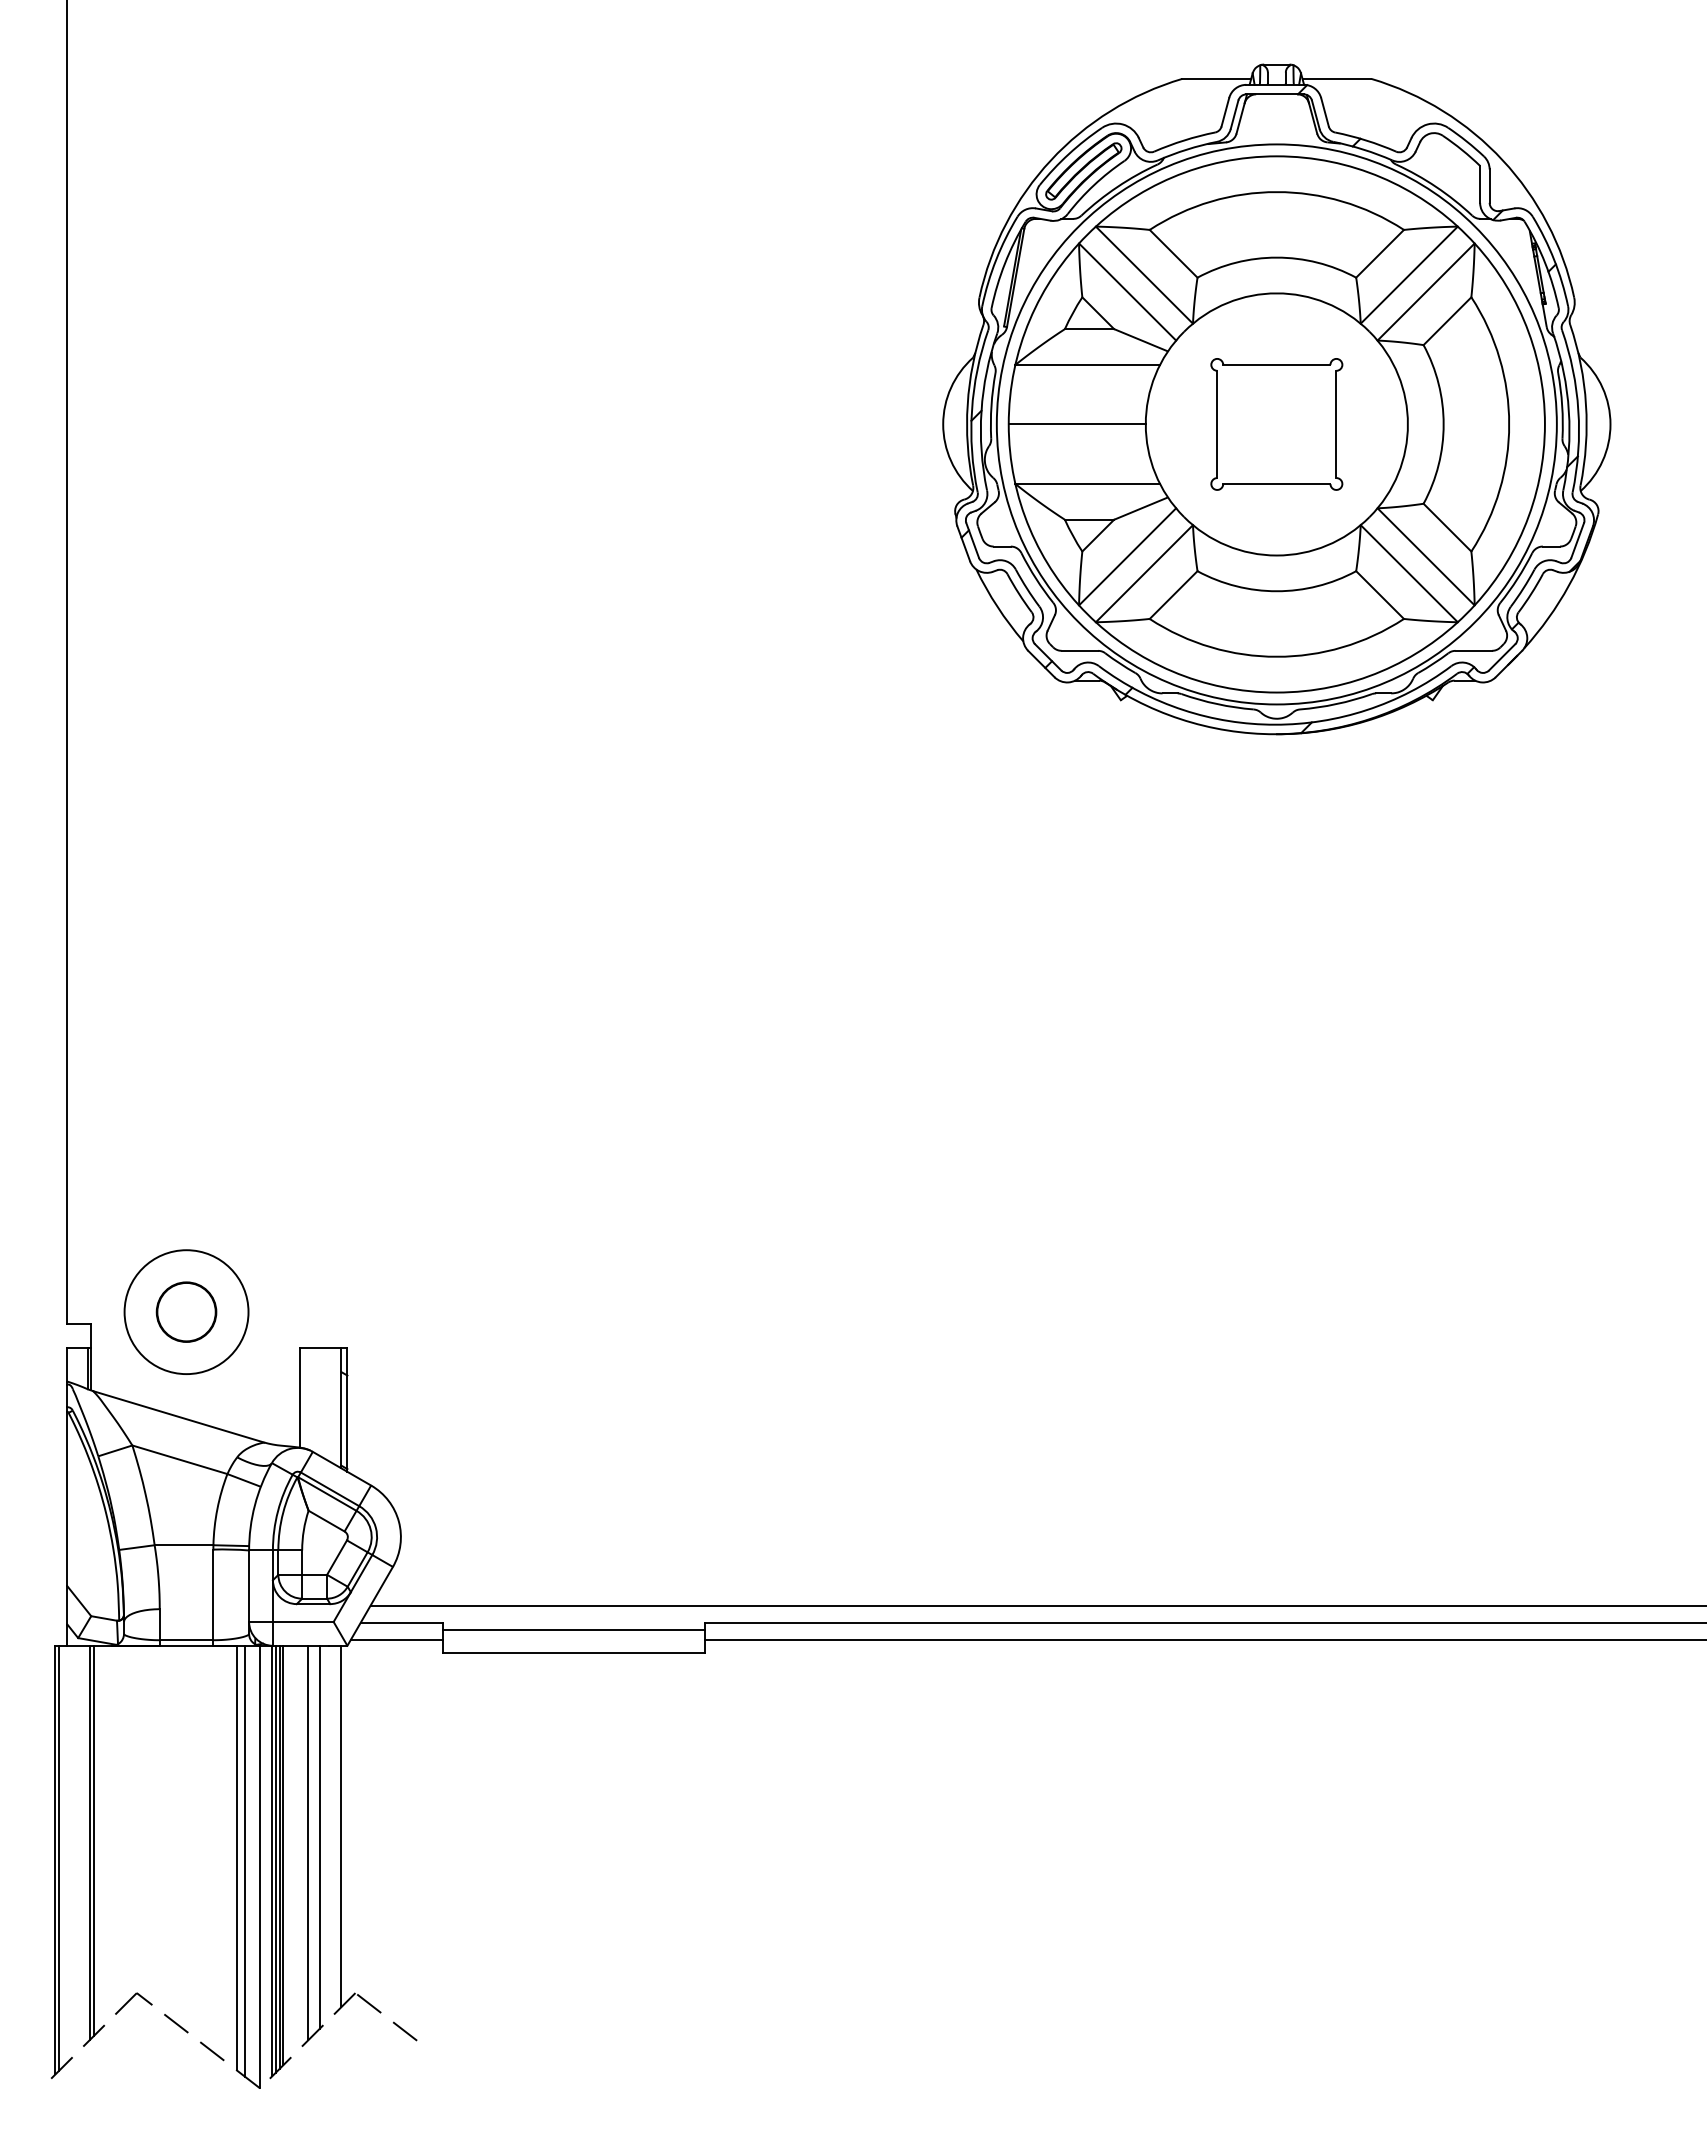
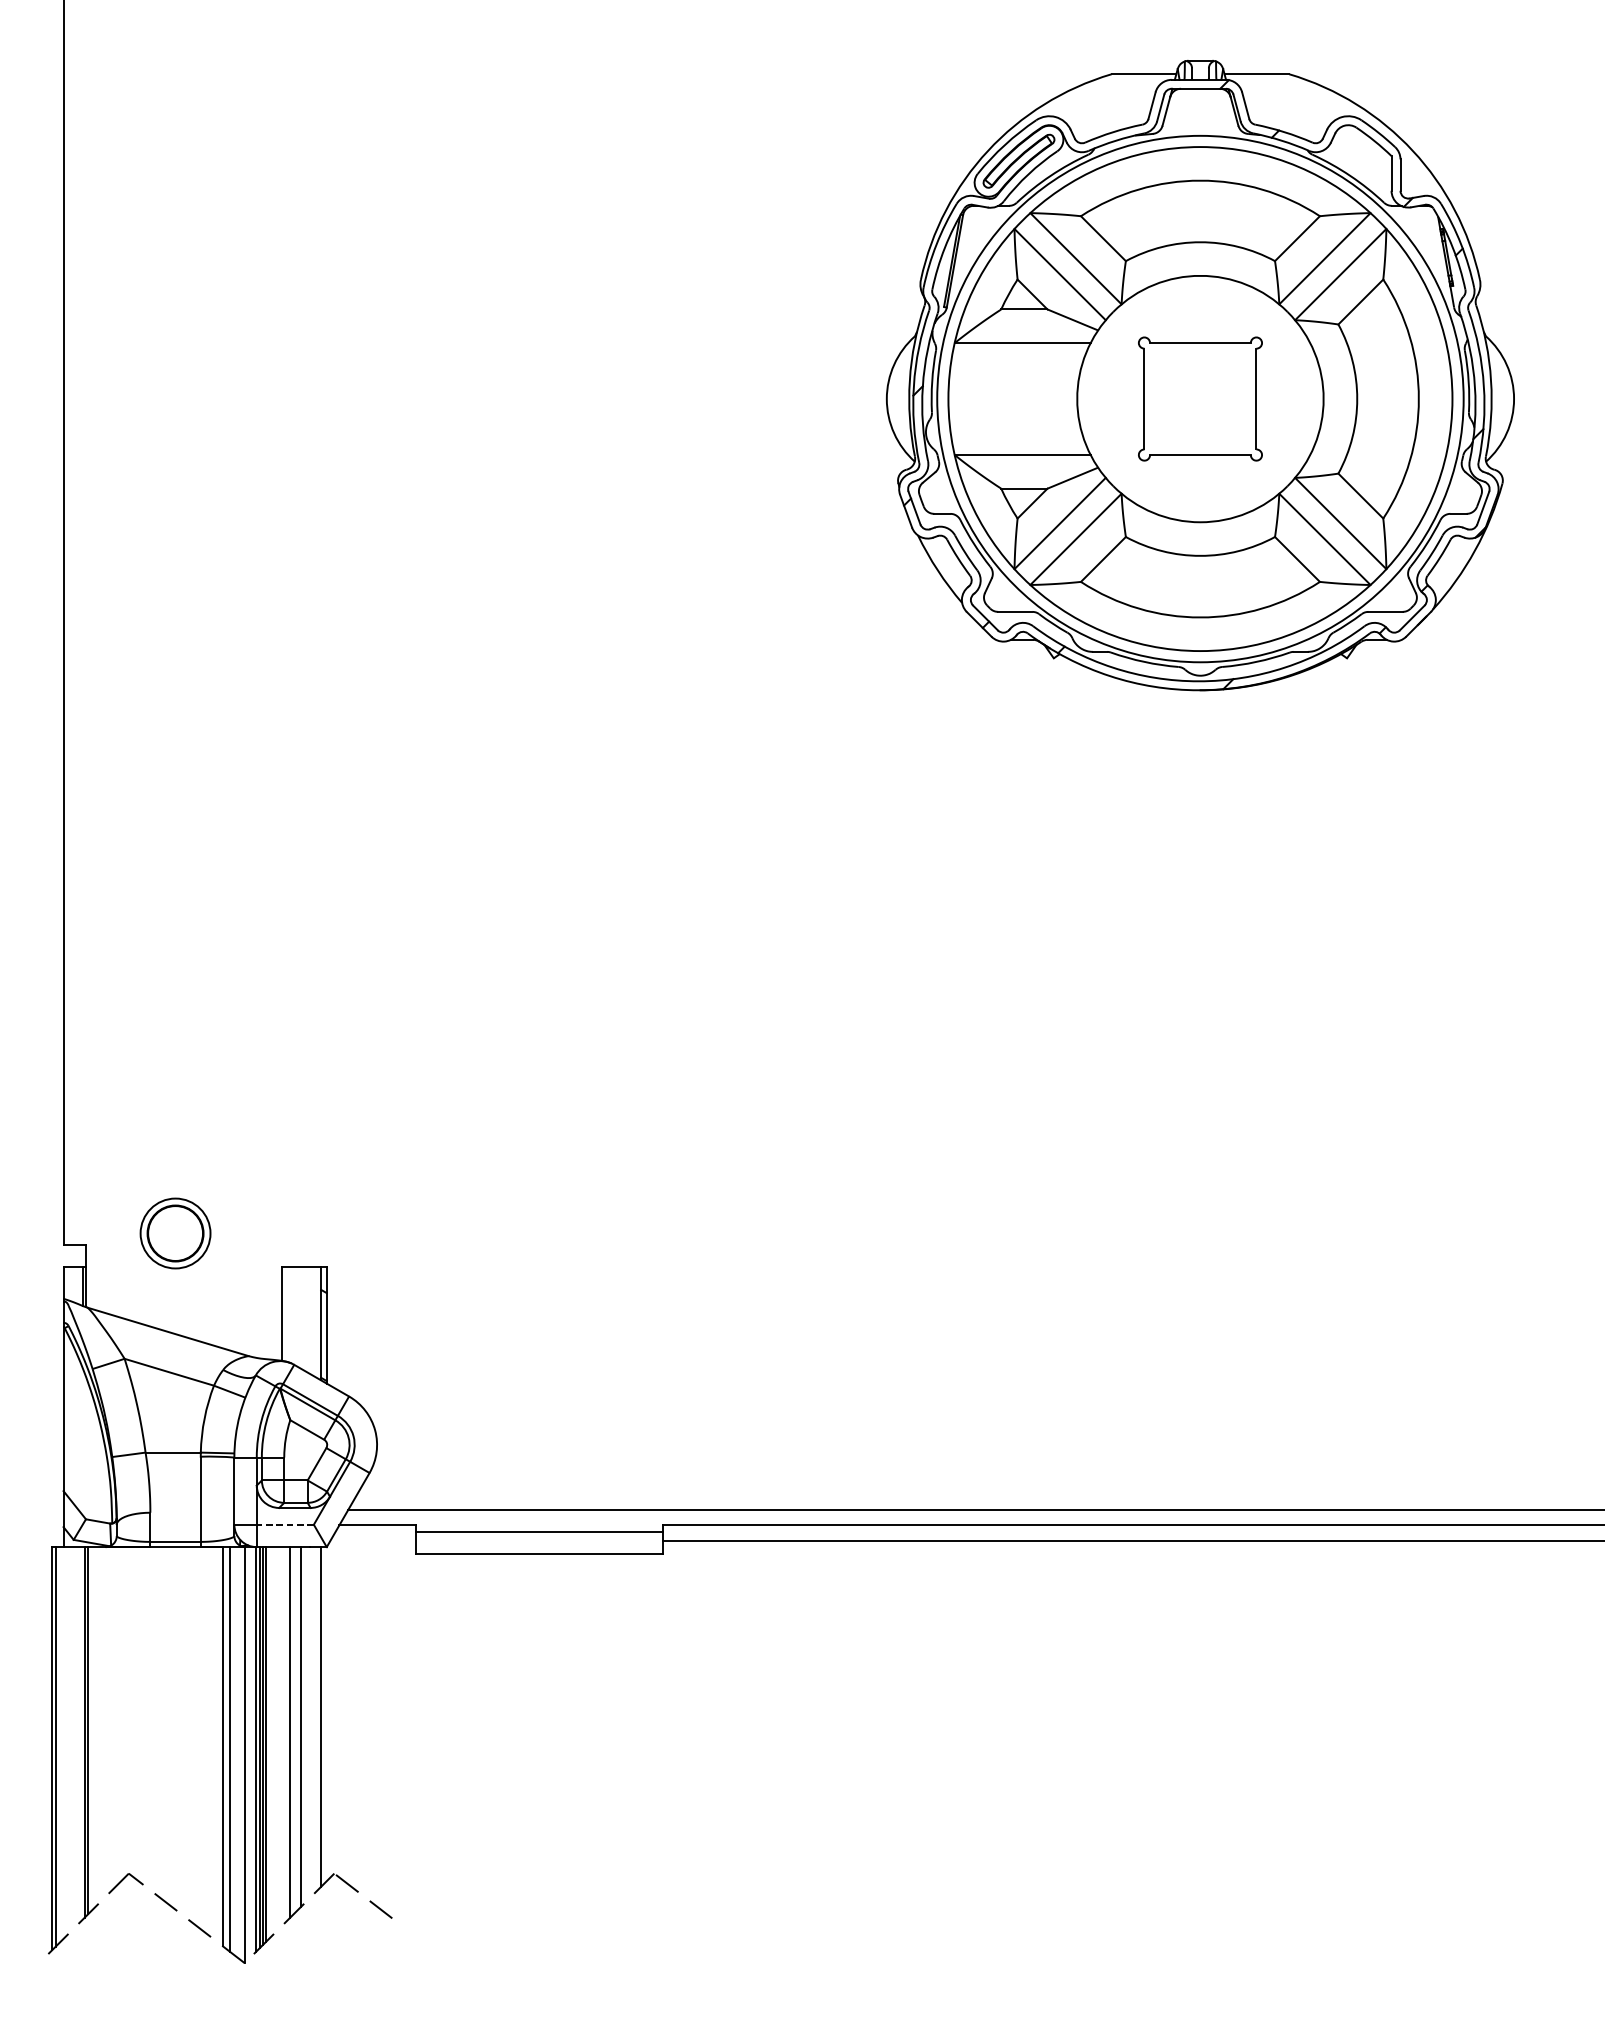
line: (1076, 424) -> (1012, 399), removed
circle: (186, 1312) -> (175, 1233), size x0.6
line: (302, 1621) -> (284, 1524), solid -> dashed
line: (396, 1639) -> (372, 1541), removed

